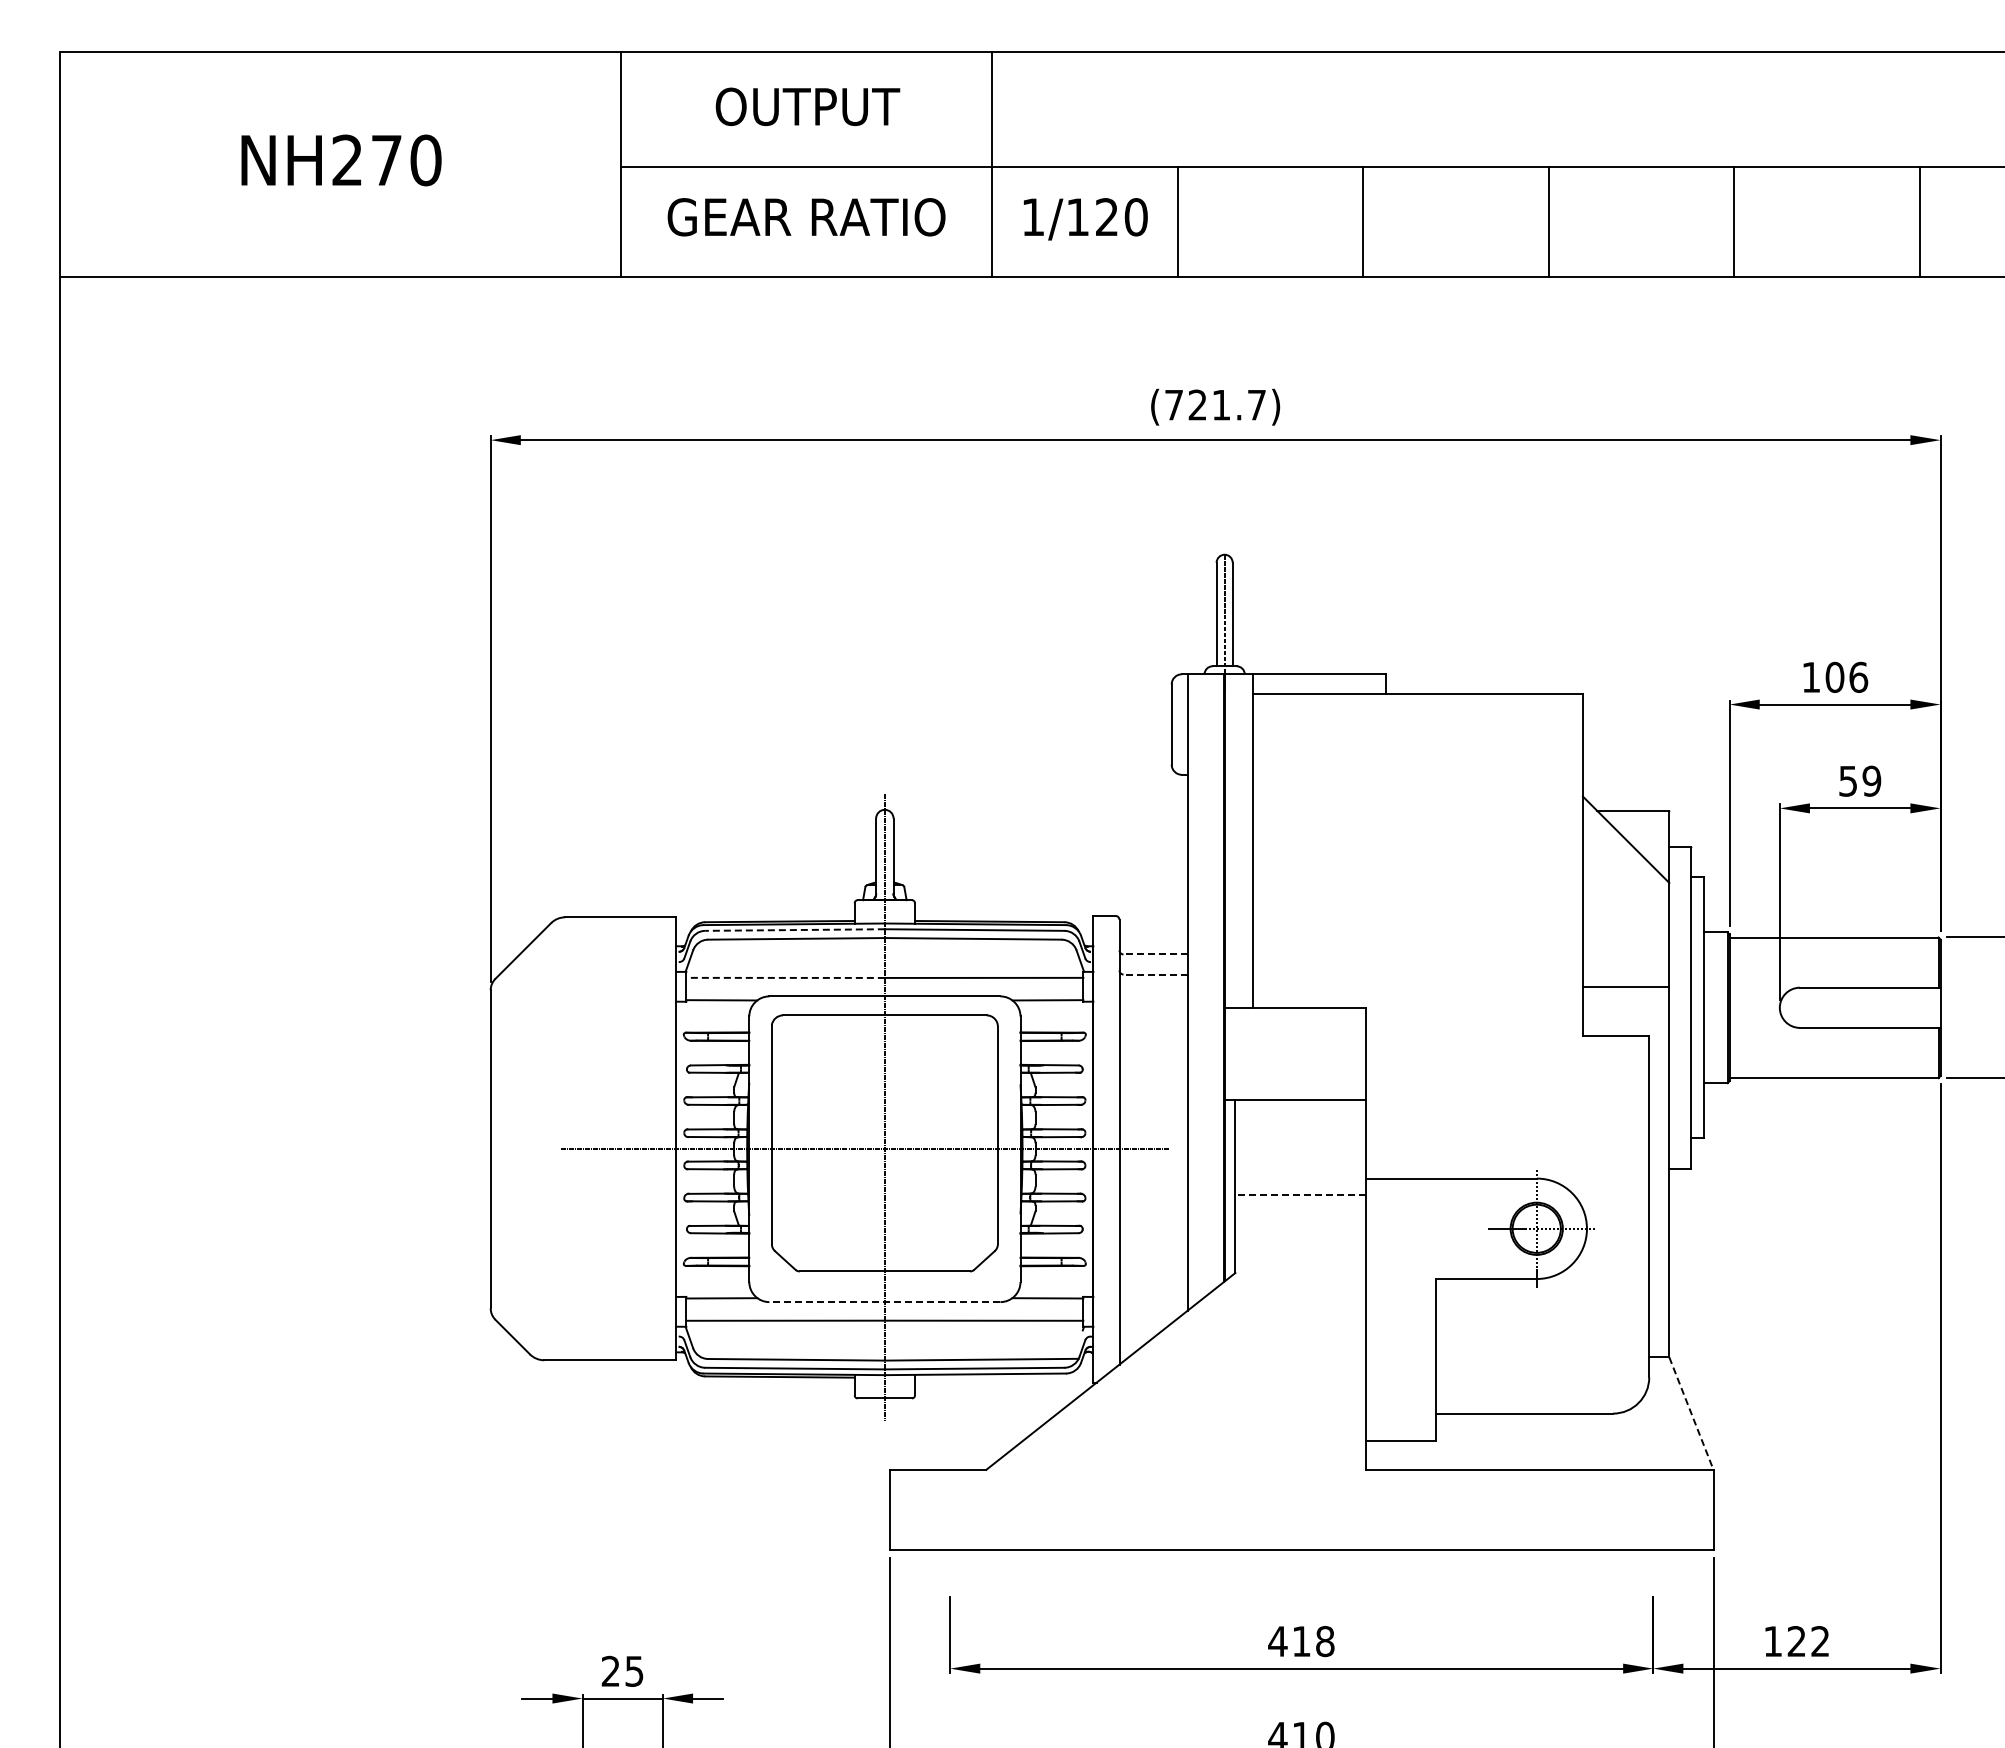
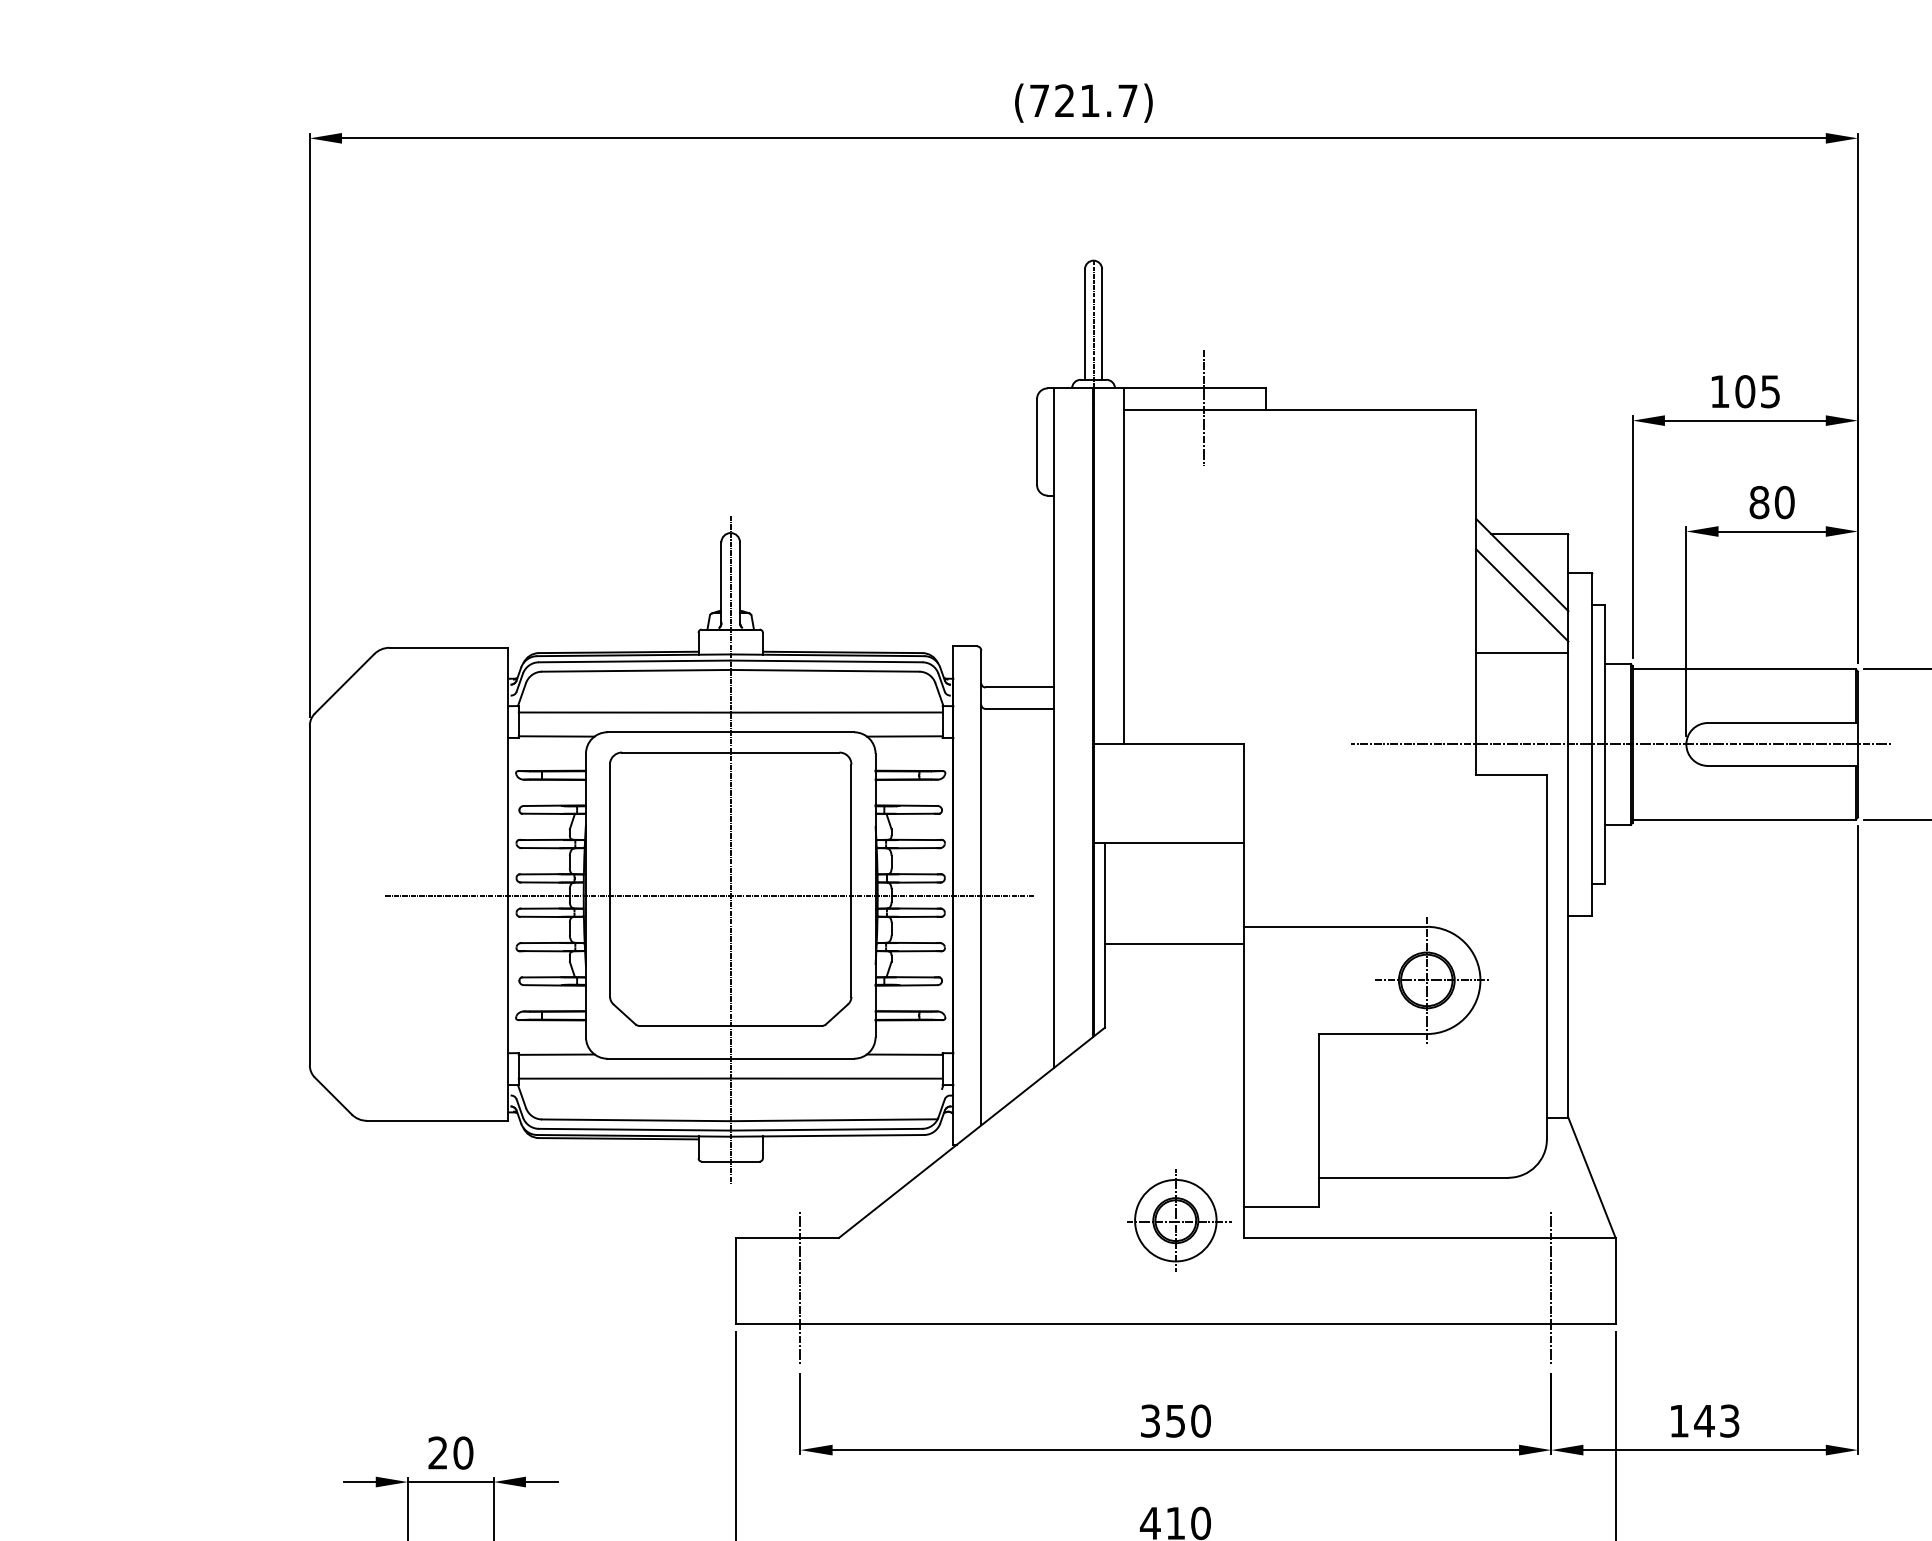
text: (1858, 676) -> (1770, 390), 106 -> 105
line: (1328, 692) -> (1204, 407), added
text: (1860, 780) -> (1772, 501), 59 -> 80
line: (1625, 868) -> (1521, 595), added
line: (795, 930) -> (635, 661), dashed -> solid
line: (1155, 954) -> (1019, 687), dashed -> solid
line: (1155, 974) -> (1019, 708), dashed -> solid
line: (785, 977) -> (624, 712), dashed -> solid
line: (1625, 987) -> (1521, 653), moved
line: (1718, 1007) -> (1620, 744), added
line: (1300, 1194) -> (1174, 943), dashed -> solid
line: (884, 1302) -> (730, 1059), dashed -> solid
line: (1691, 1414) -> (1592, 1178), dashed -> solid
part: (1304, 1453) -> (1178, 1220), added
line: (950, 1517) -> (800, 1288), added
line: (1653, 1517) -> (1551, 1288), added
text: (1301, 1641) -> (1175, 1421), 418 -> 350
text: (1807, 1641) -> (1715, 1421), 122 -> 143
text: (634, 1670) -> (463, 1452), 25 -> 20

